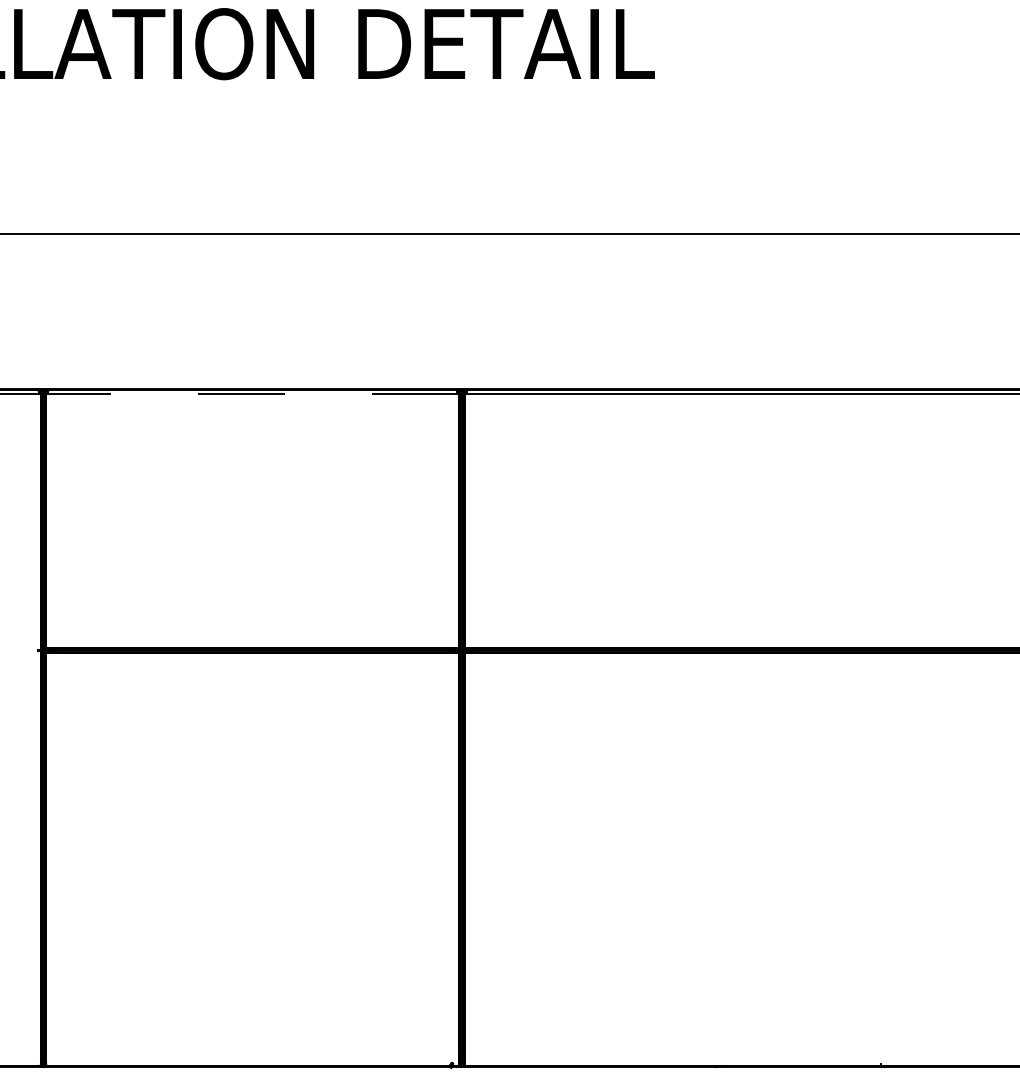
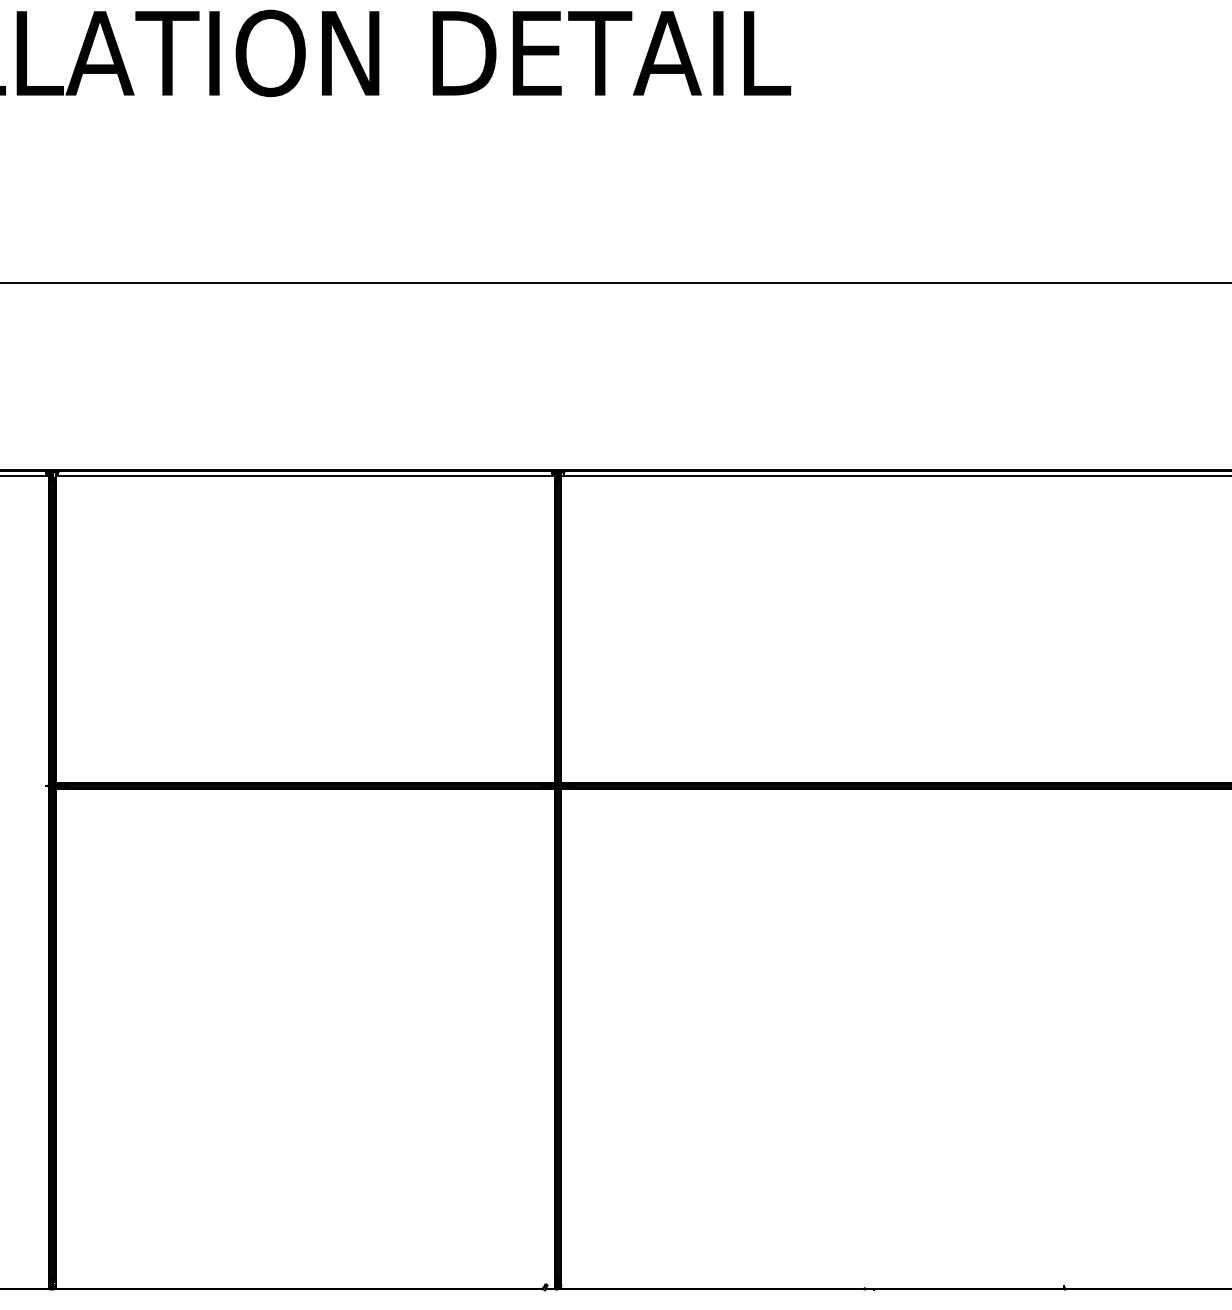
line: (252, 394) -> (304, 476), dashed -> solid

